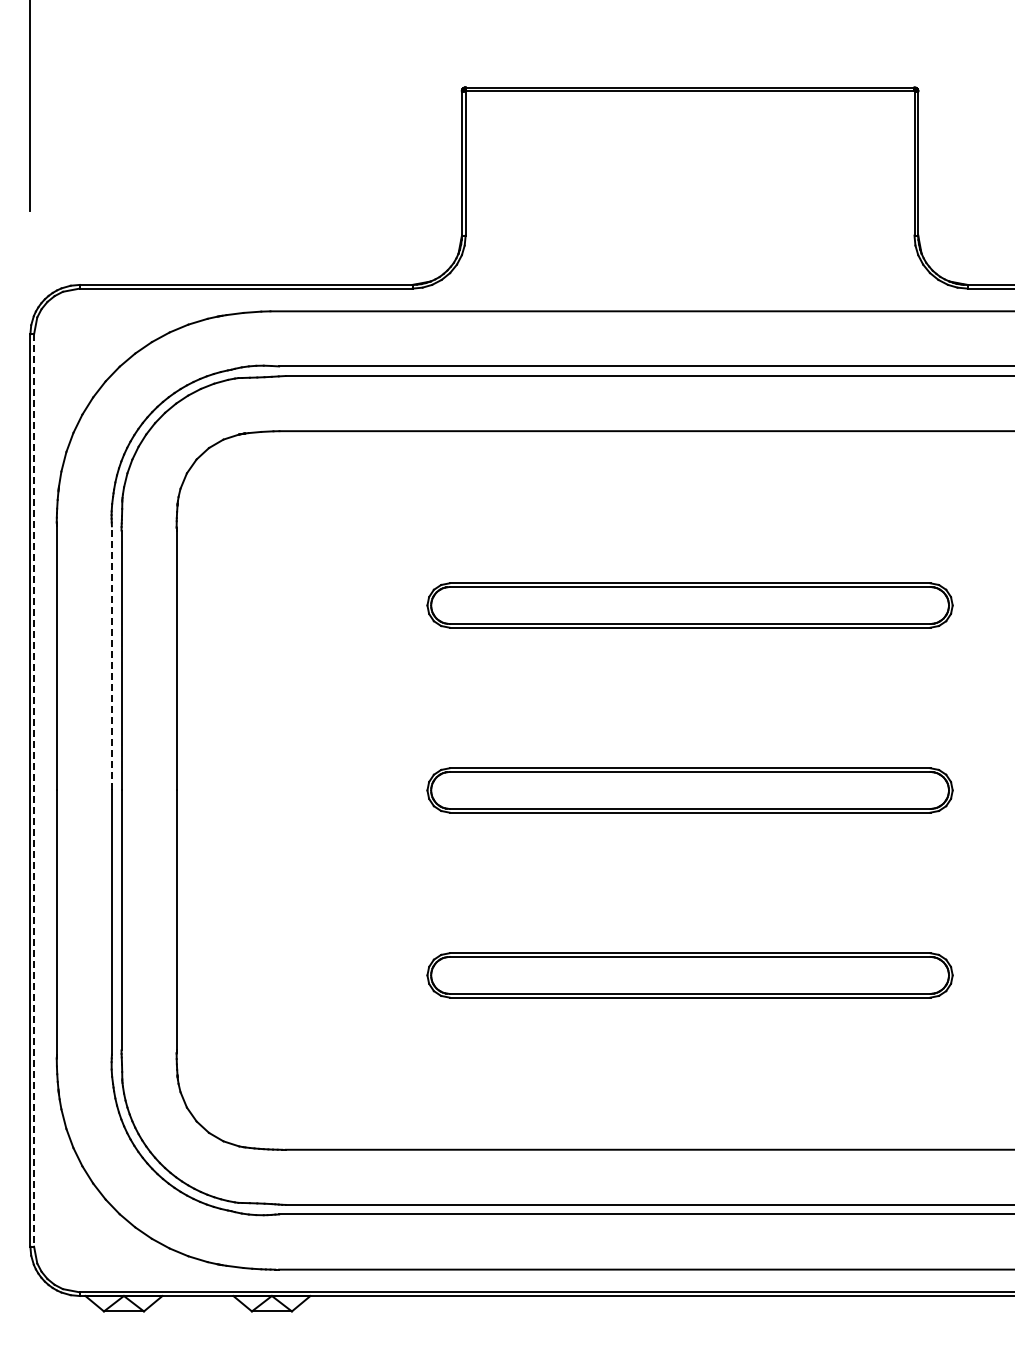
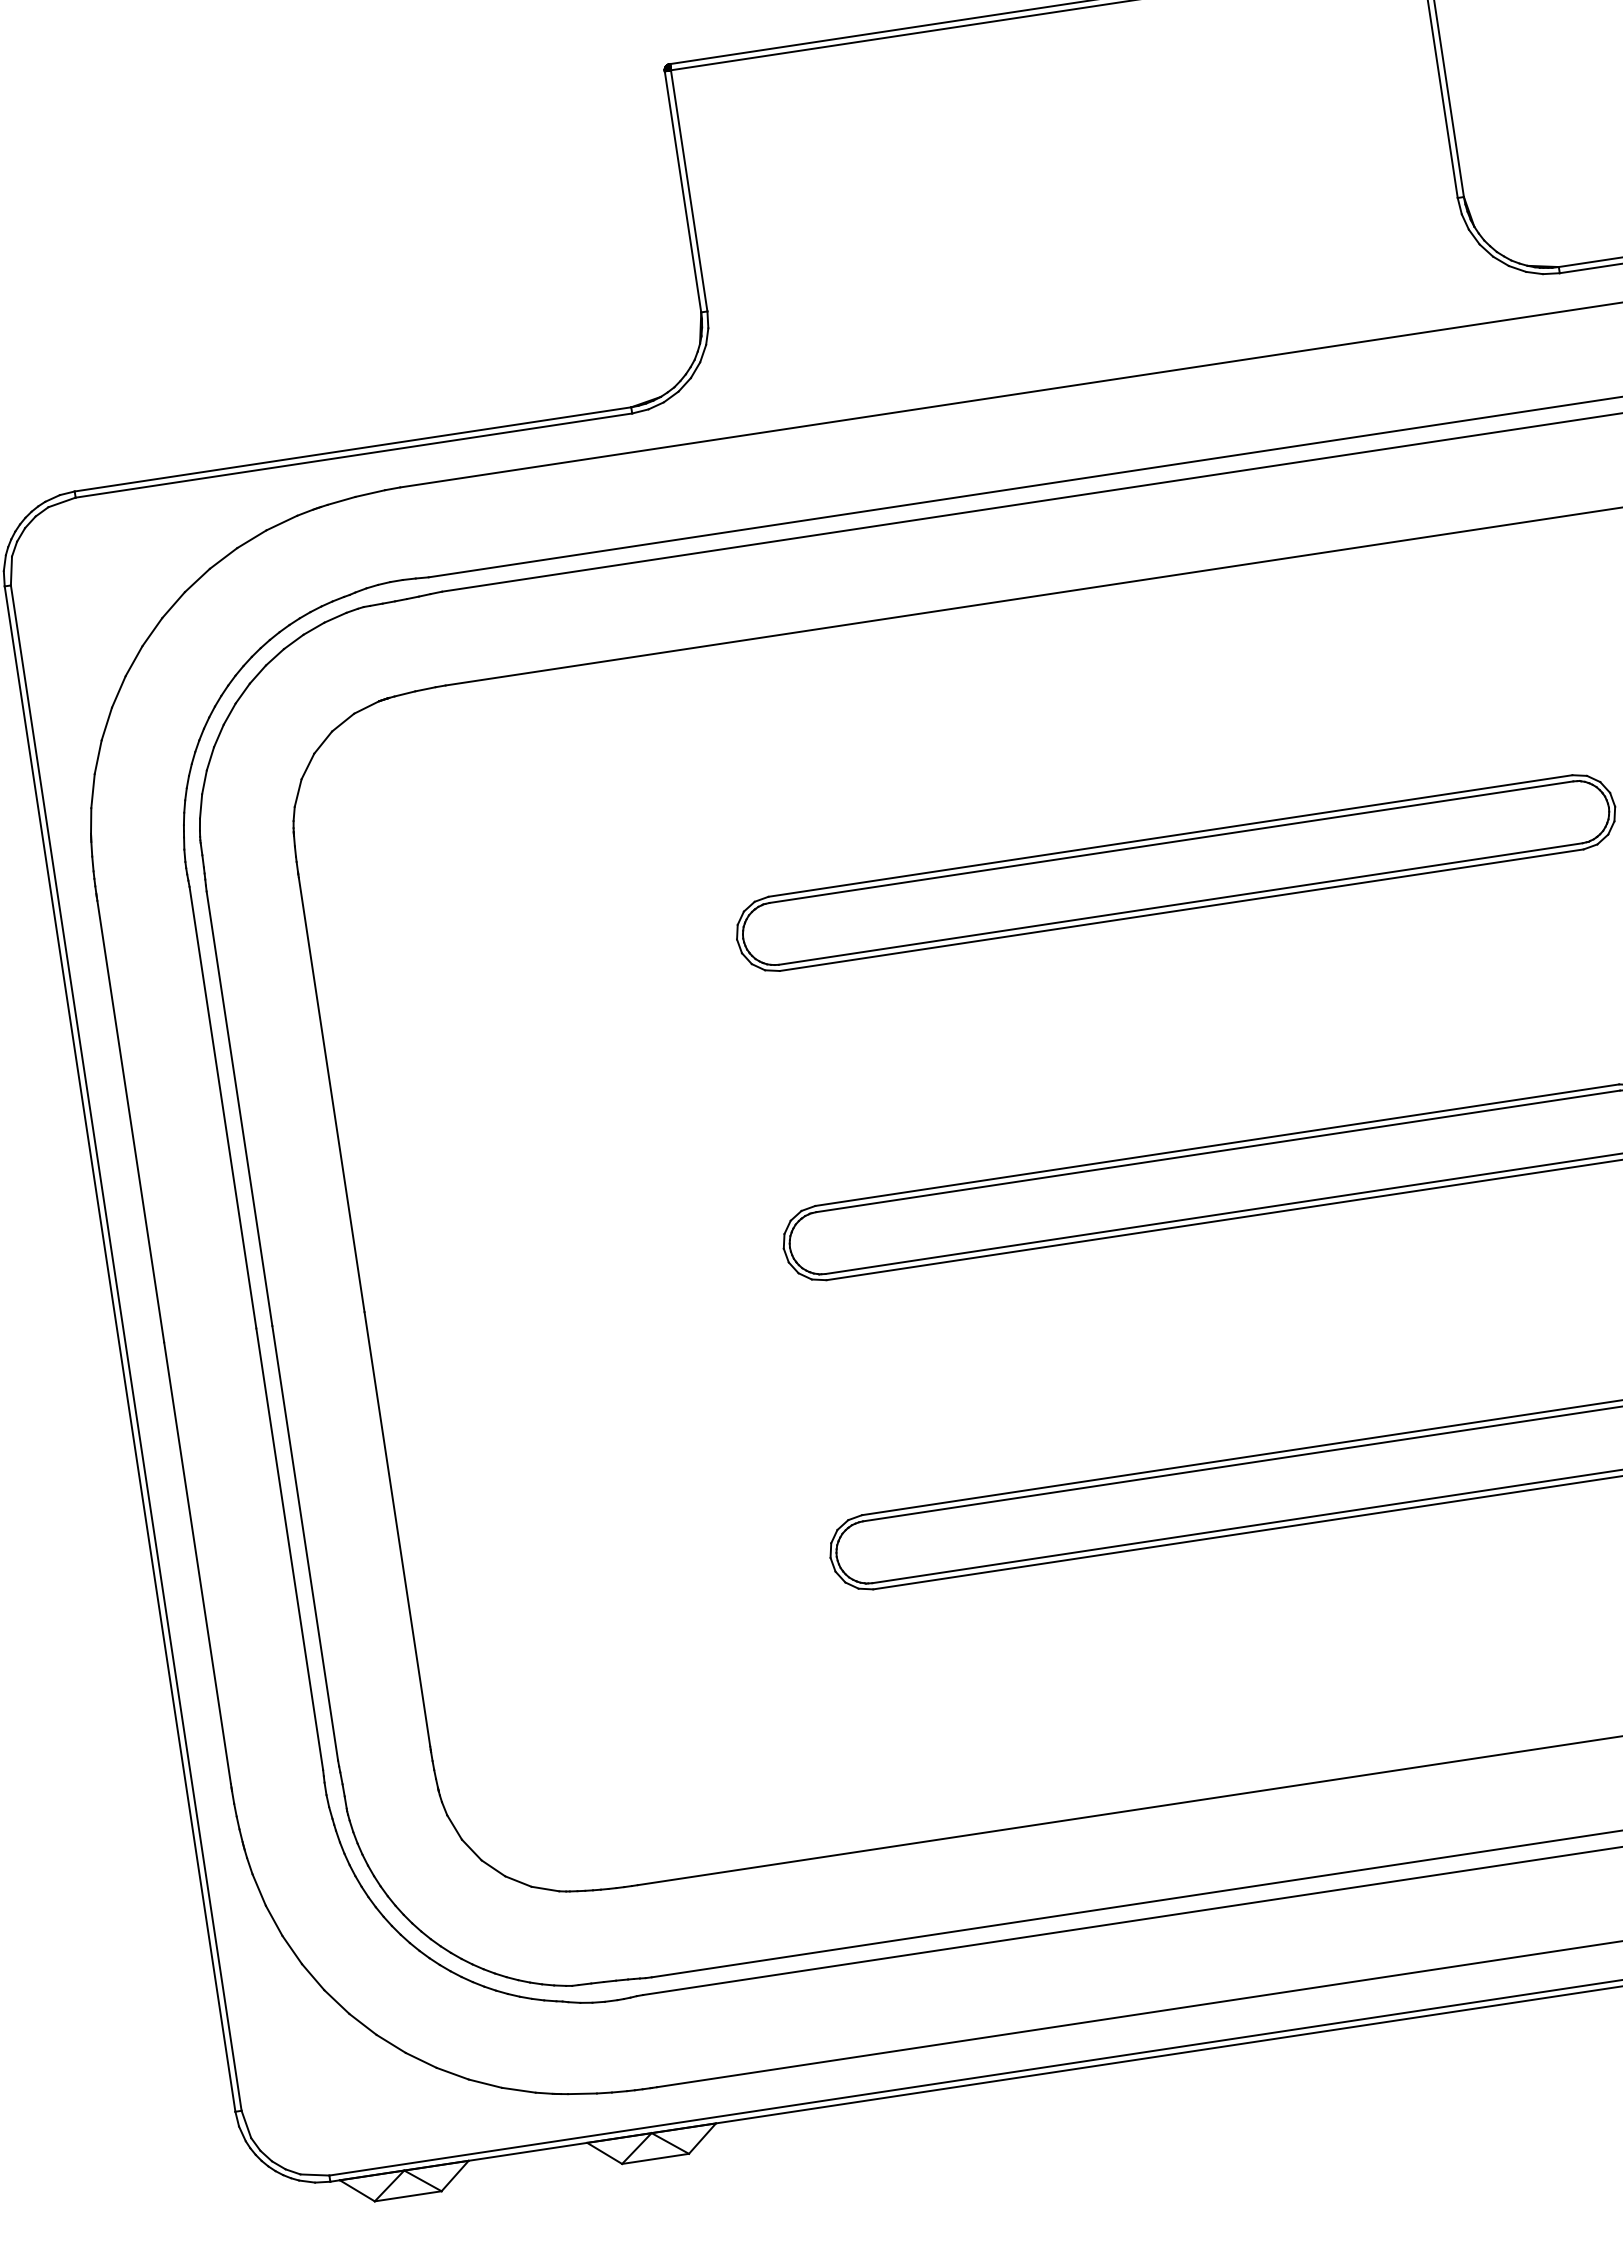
line: (111, 657) -> (222, 1106), dashed -> solid
line: (34, 790) -> (126, 1348), dashed -> solid

